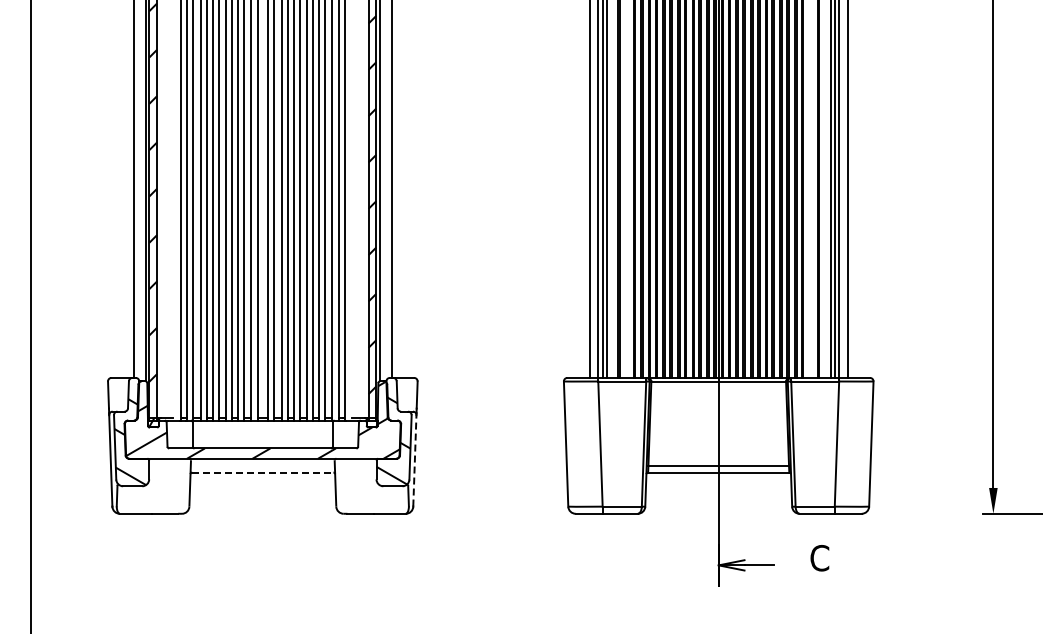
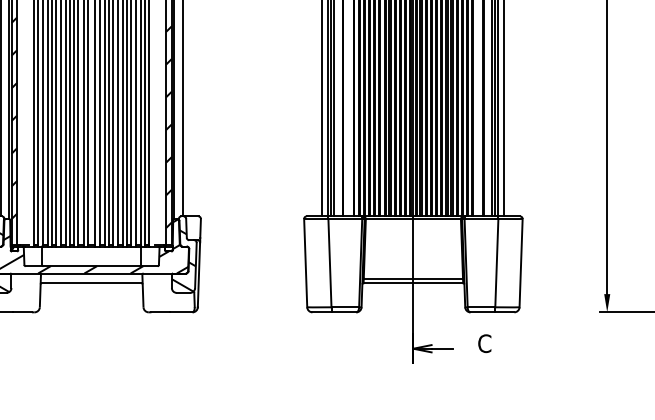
line: (414, 460) -> (198, 274), dashed -> solid
line: (262, 472) -> (91, 283), dashed -> solid

